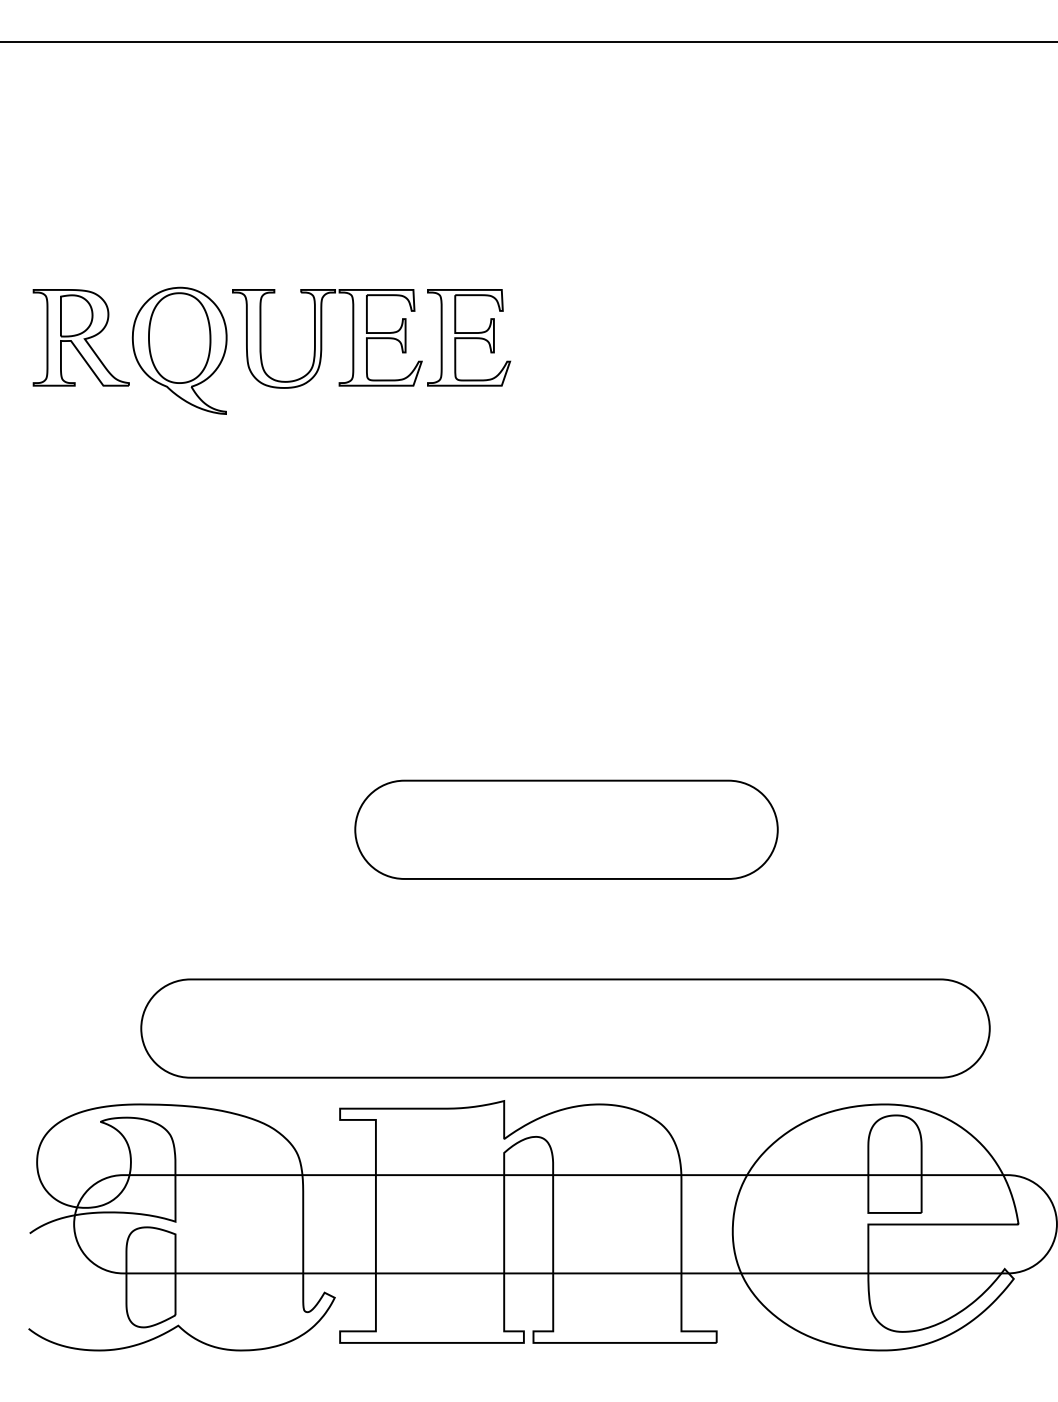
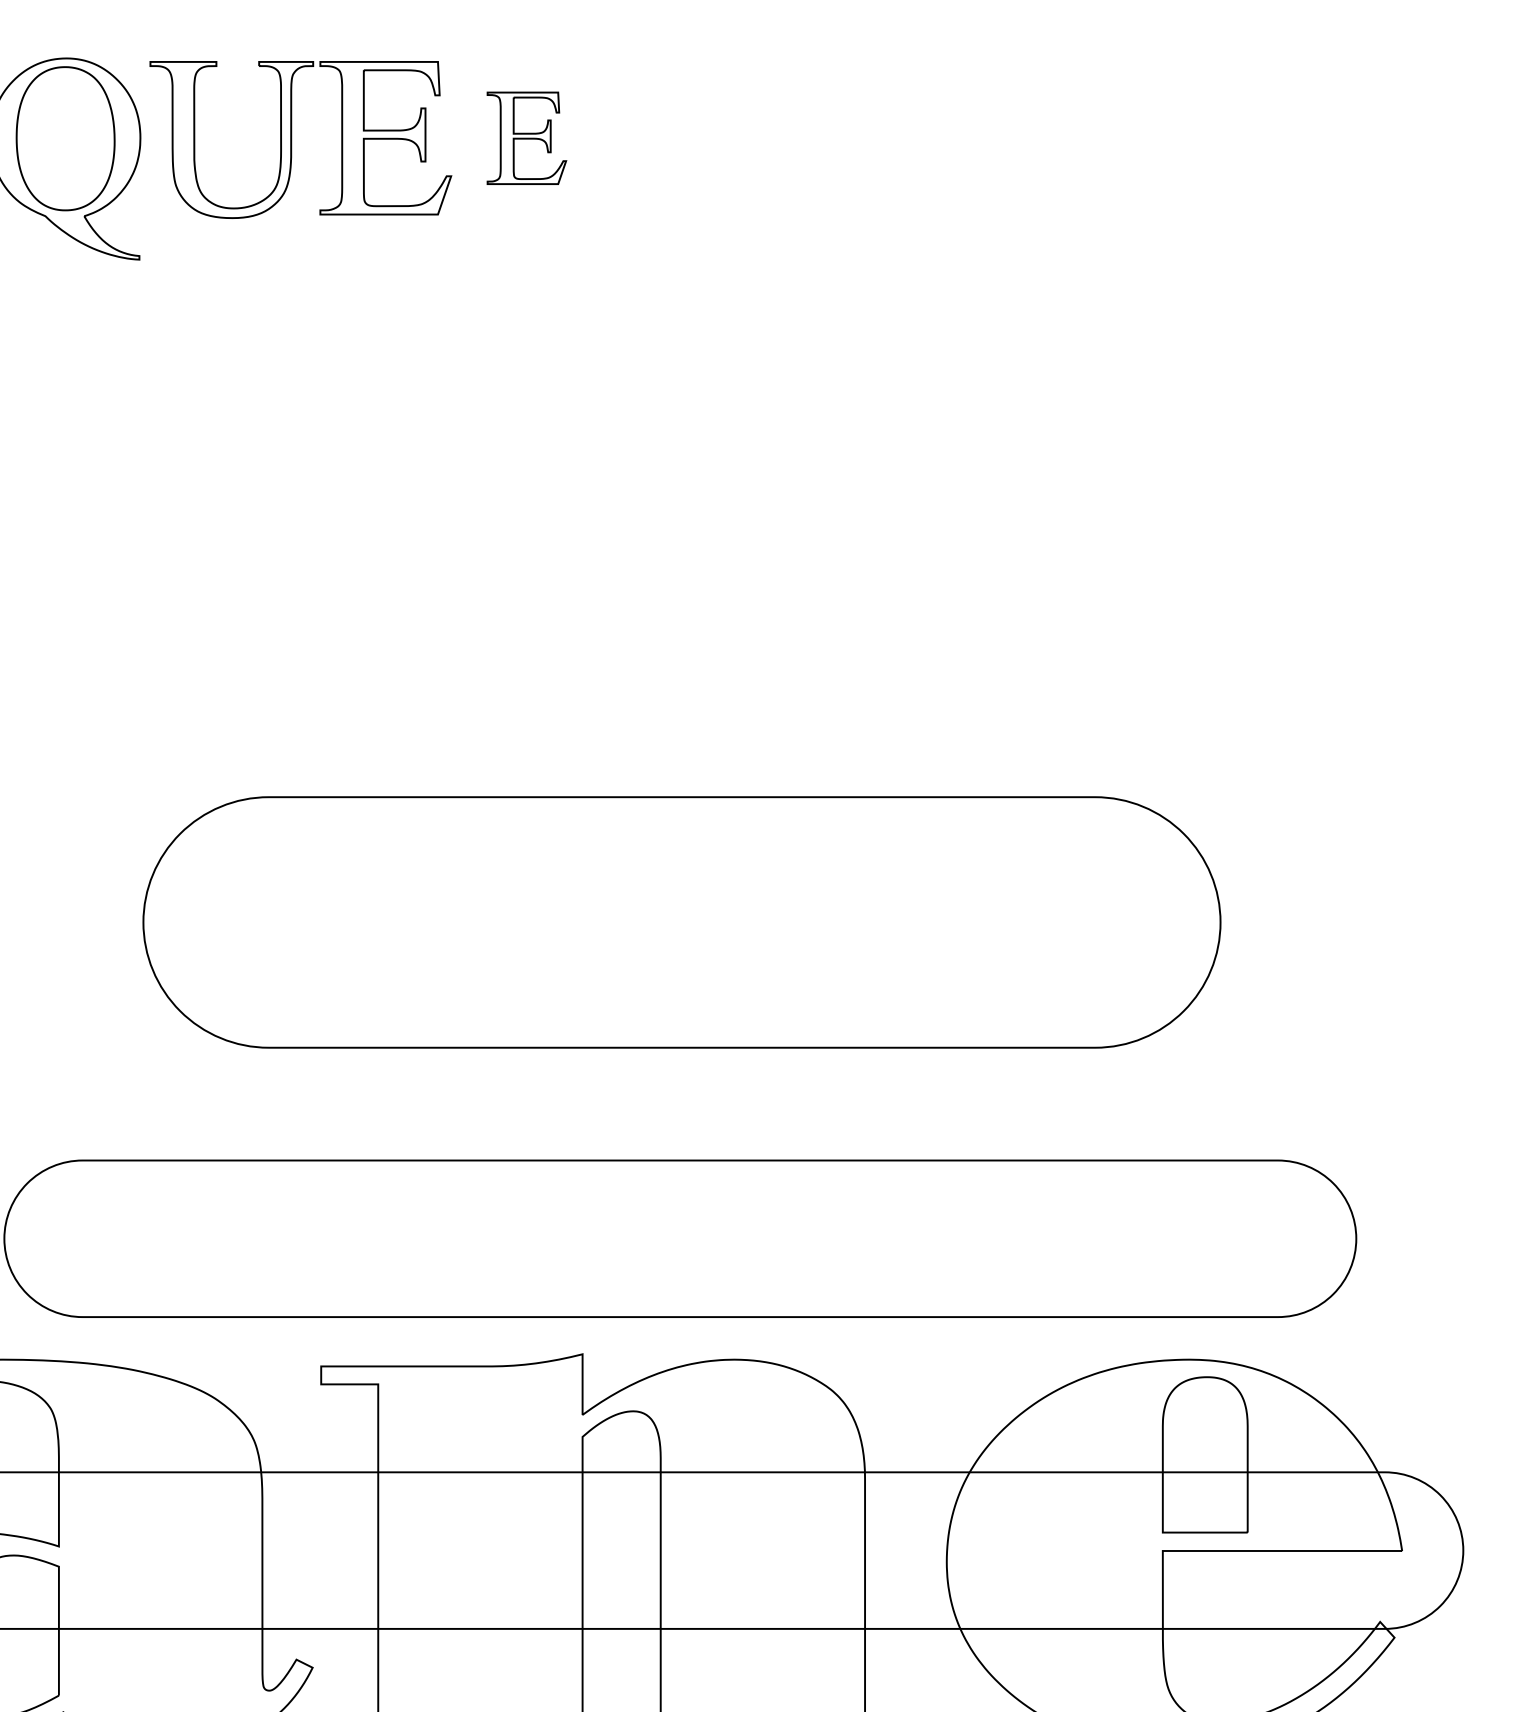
part: (469, 337) -> (527, 137), size x0.6
part: (566, 829) -> (681, 921), size x1.6

